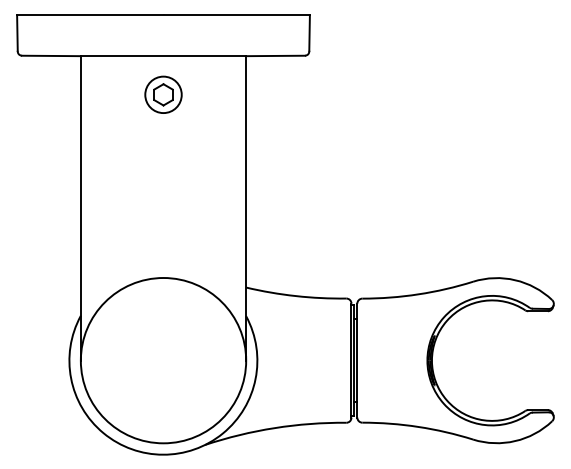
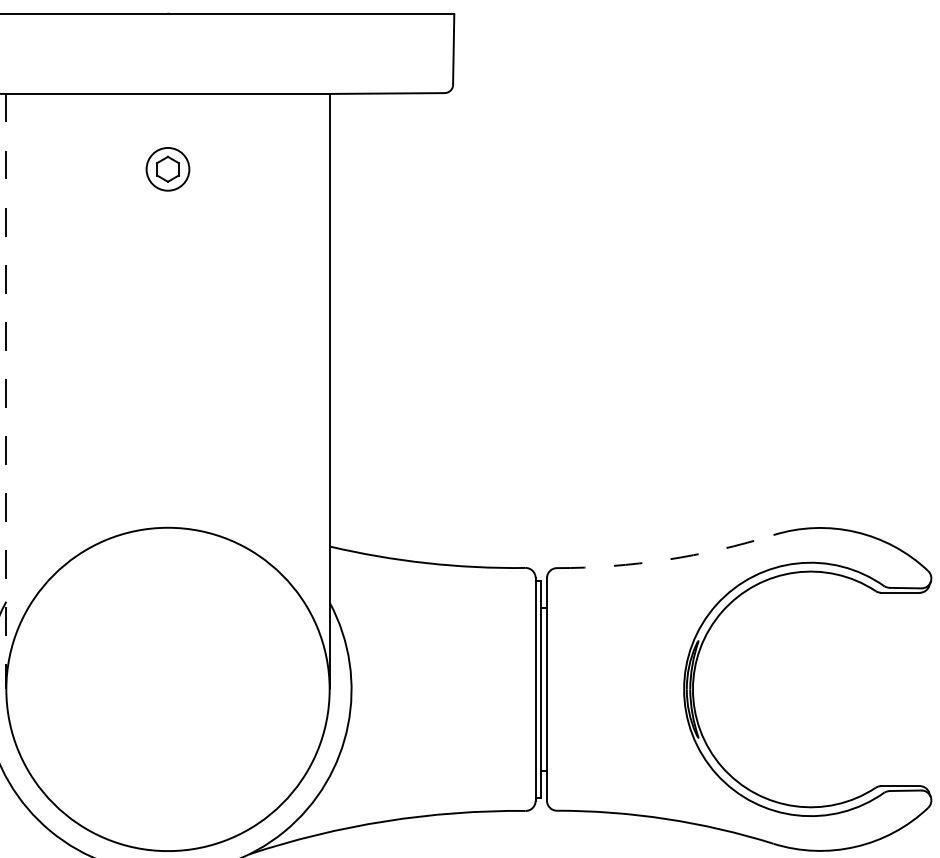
part: (163, 94) -> (167, 168), size x0.6
line: (80, 208) -> (5, 391), solid -> dashed
arc: (418, 294) -> (666, 560), solid -> dashed

